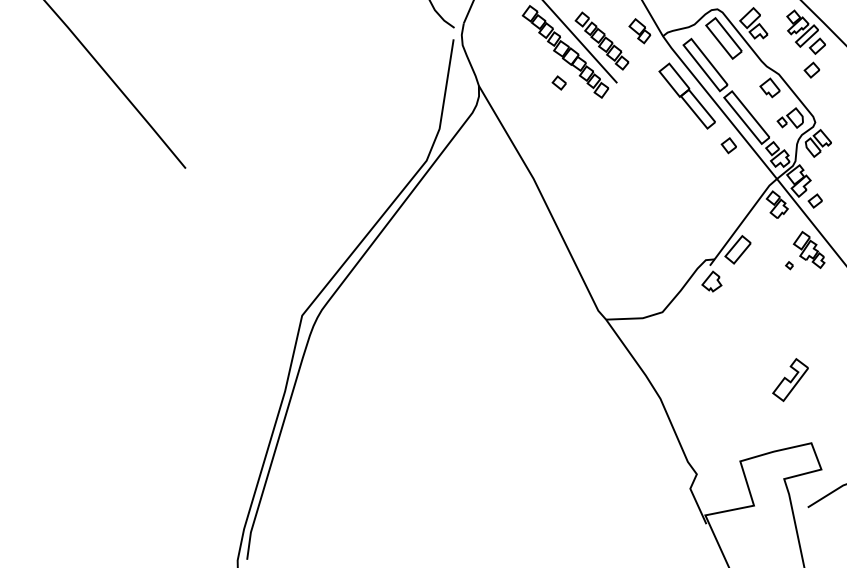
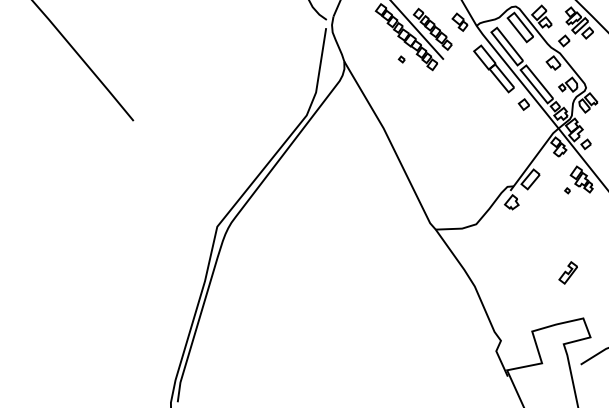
part: (811, 69) -> (563, 40), moved
part: (558, 82) -> (401, 59), size x0.62
part: (790, 379) -> (568, 272), size x0.71

